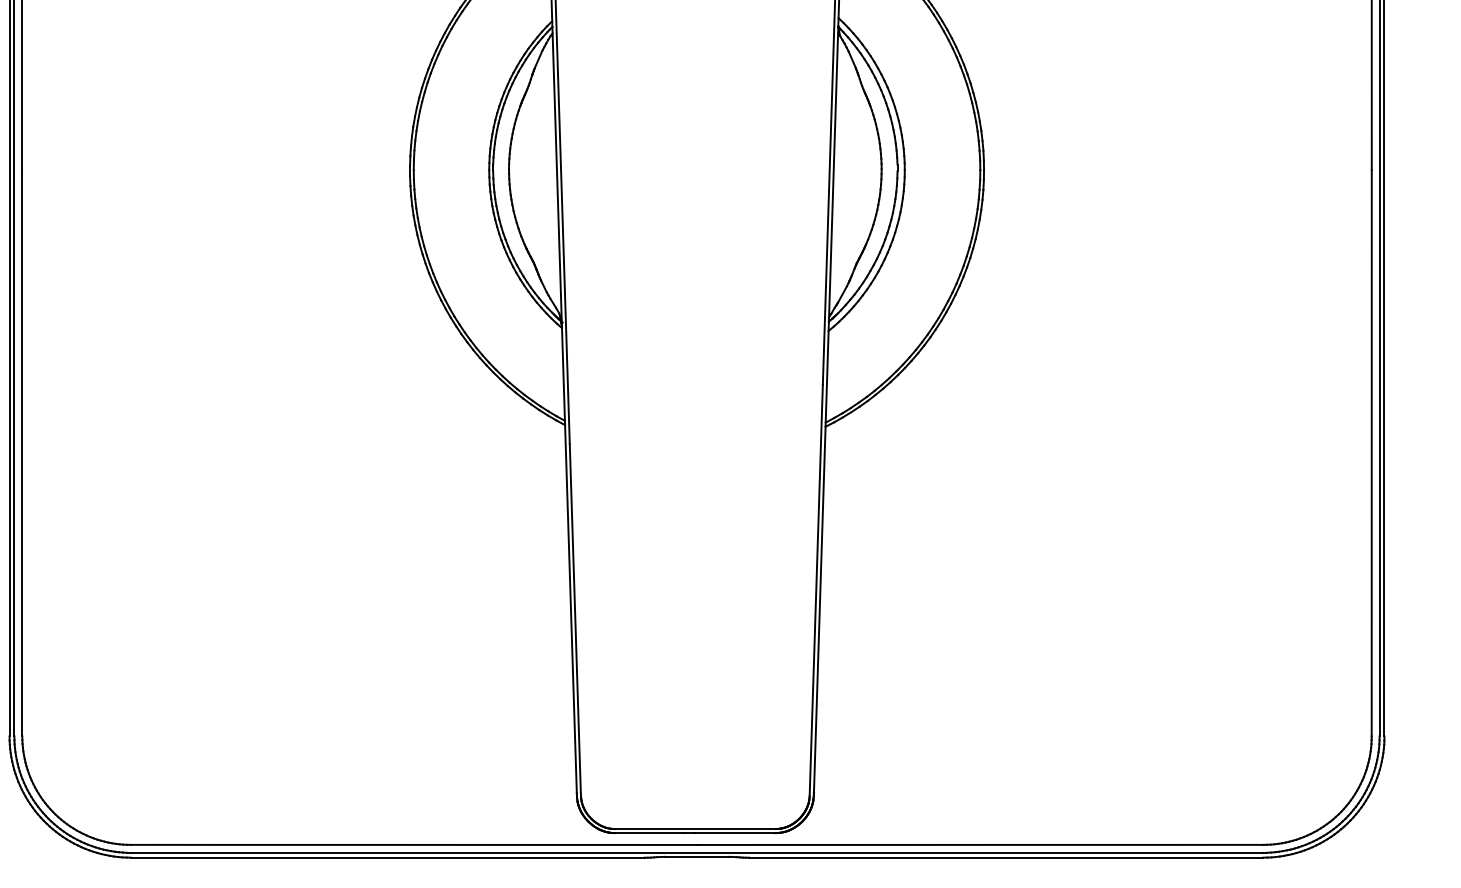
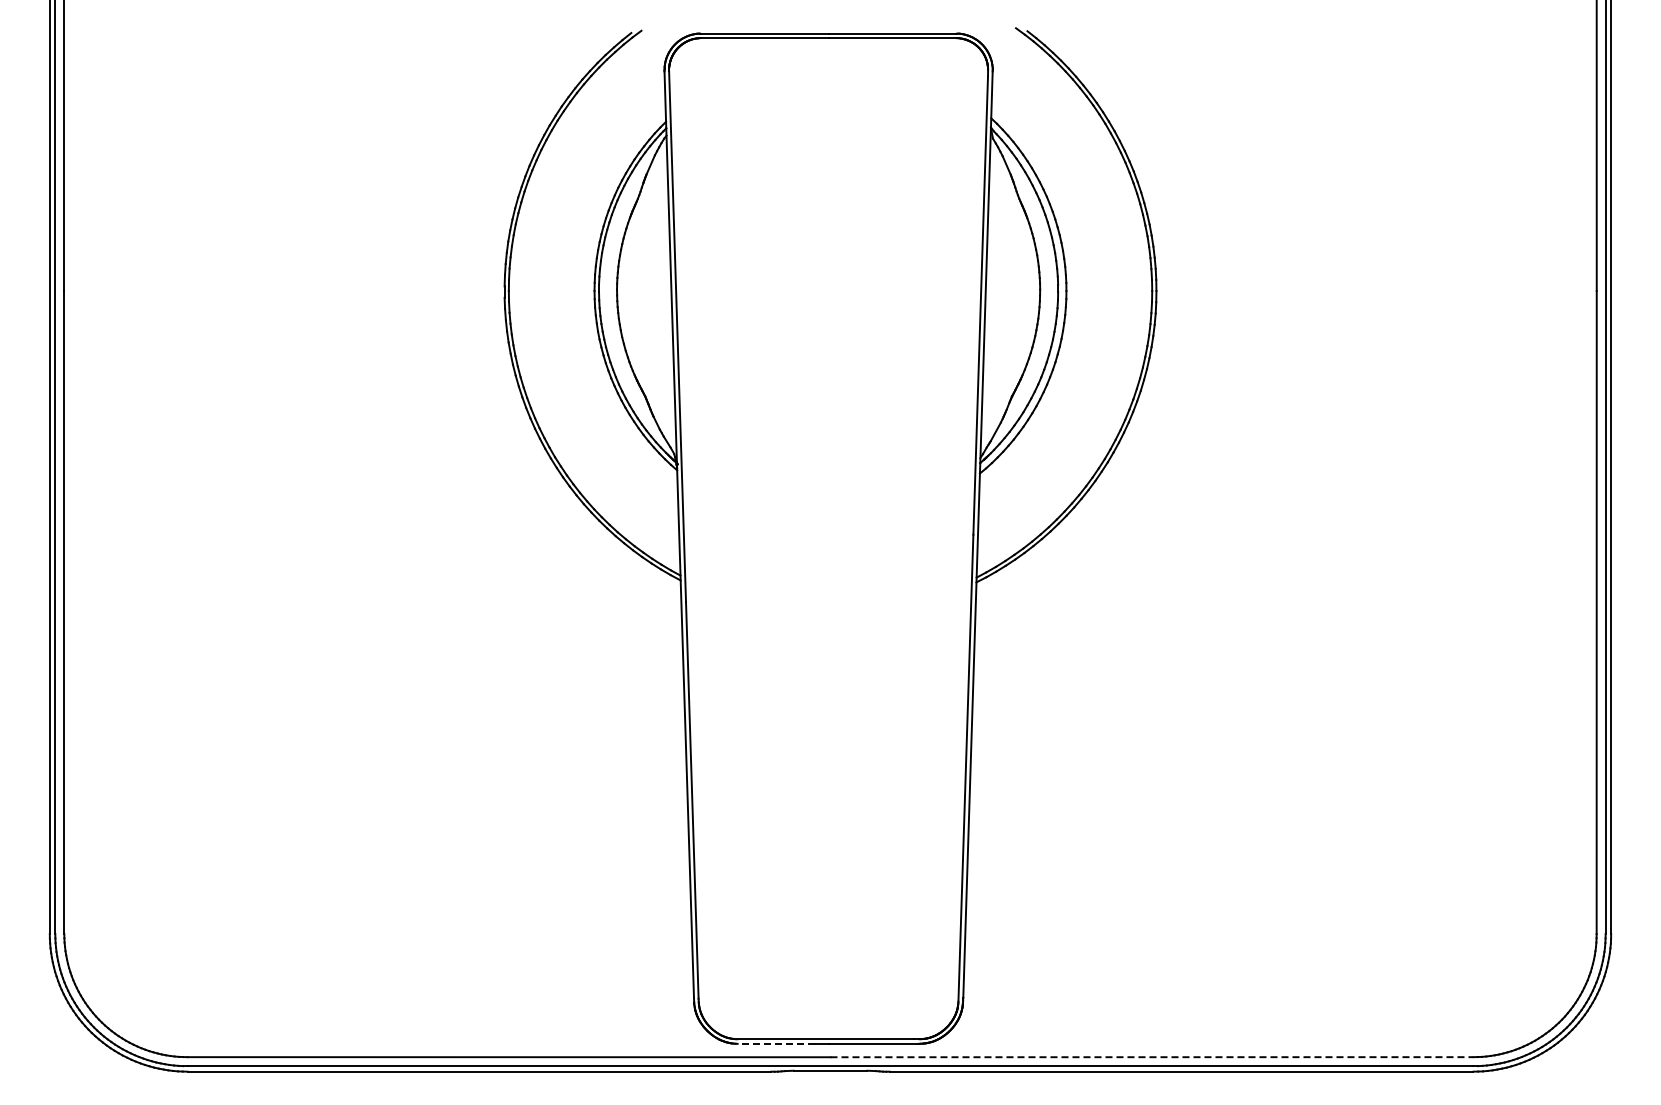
line: (649, 832) -> (776, 1043), solid -> dashed
line: (979, 845) -> (1151, 1057), solid -> dashed

